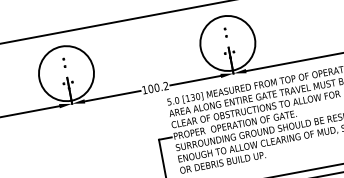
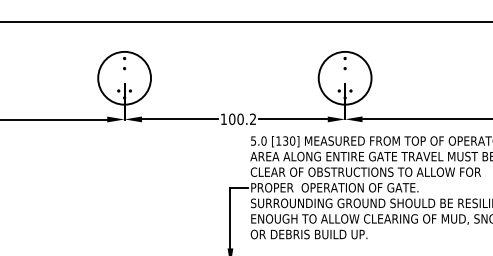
circle: (227, 42) -> (344, 77), size x0.71
circle: (66, 73) -> (124, 77), size x0.71

